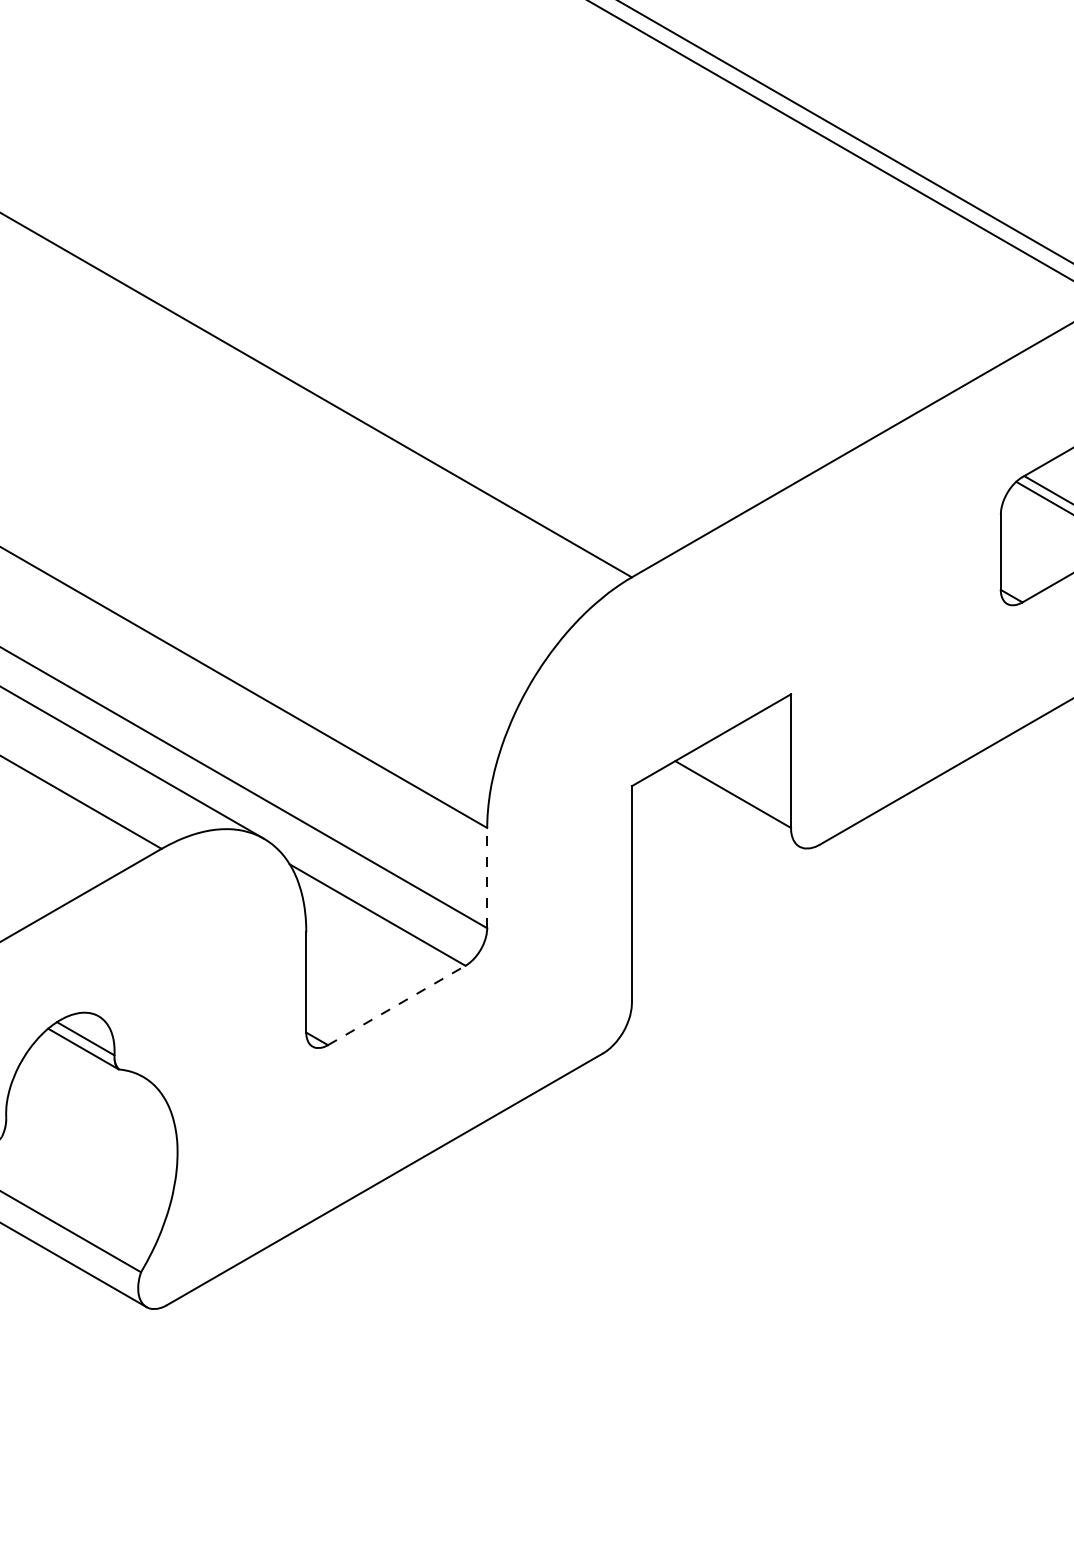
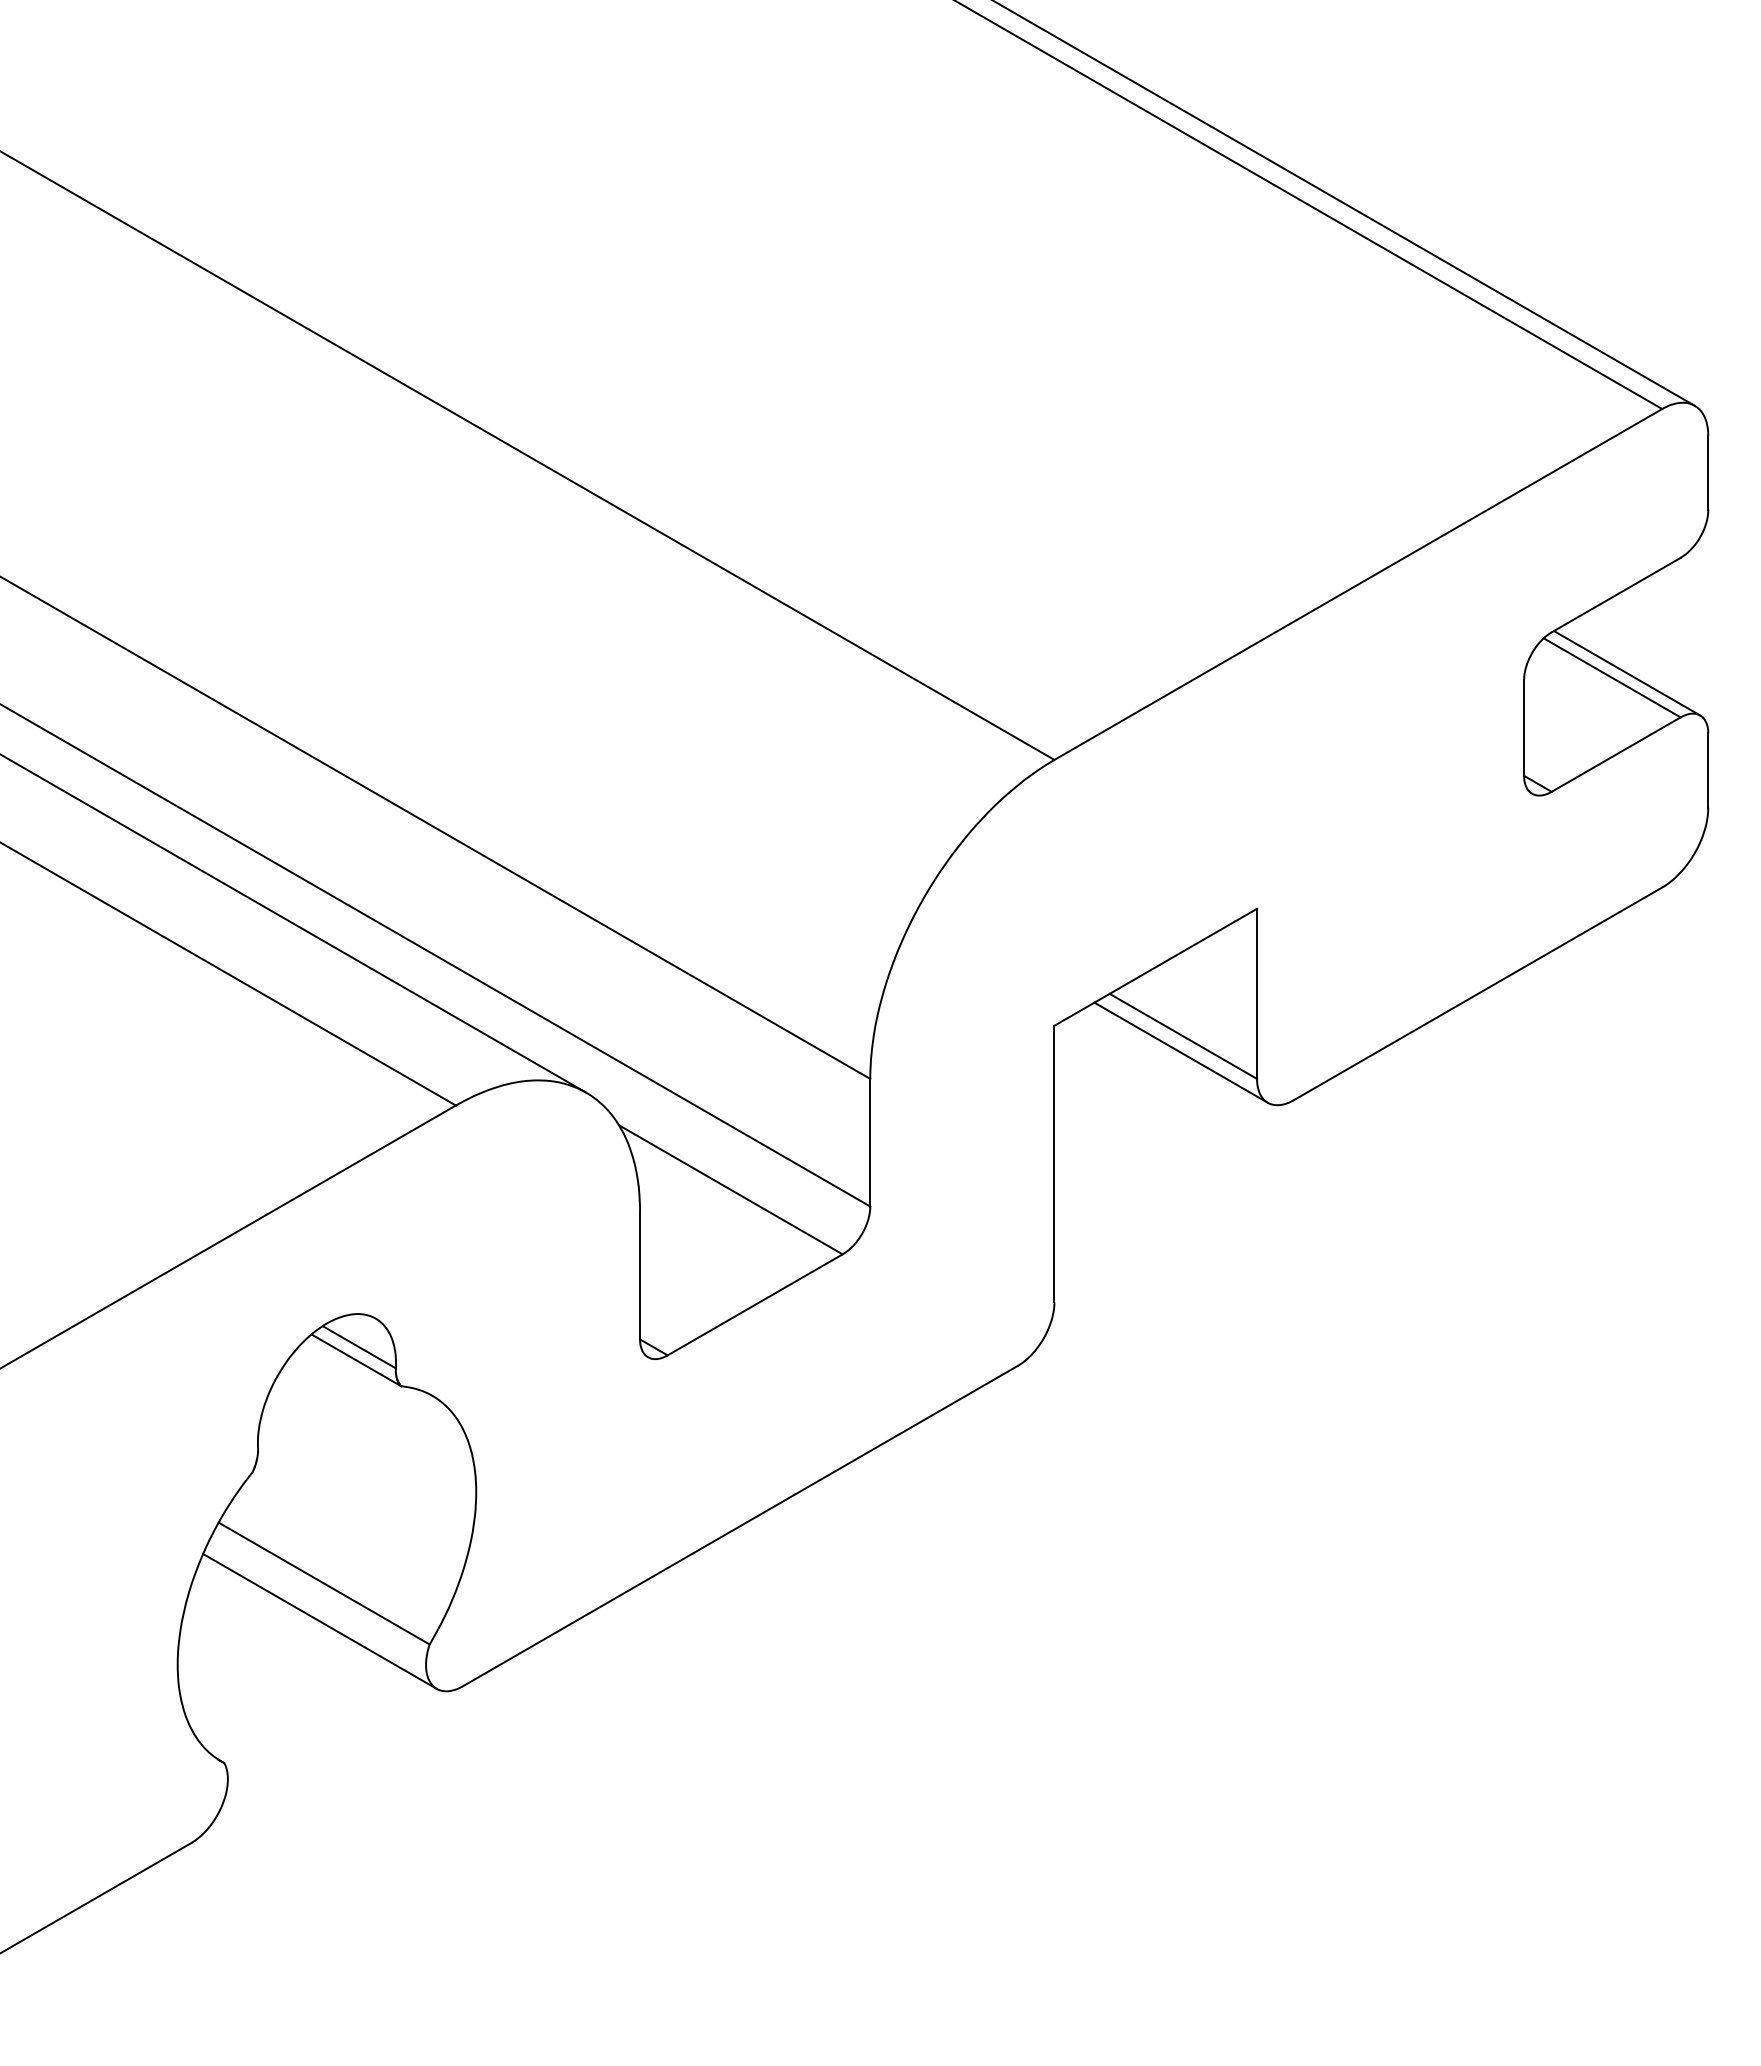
line: (730, 807) -> (1180, 1052), added
line: (487, 877) -> (870, 1142), dashed -> solid
line: (397, 1005) -> (755, 1304), dashed -> solid

